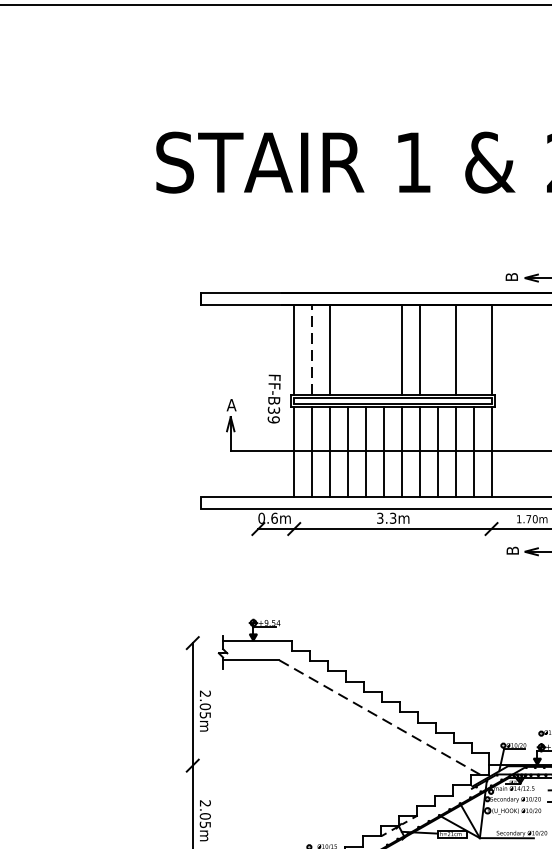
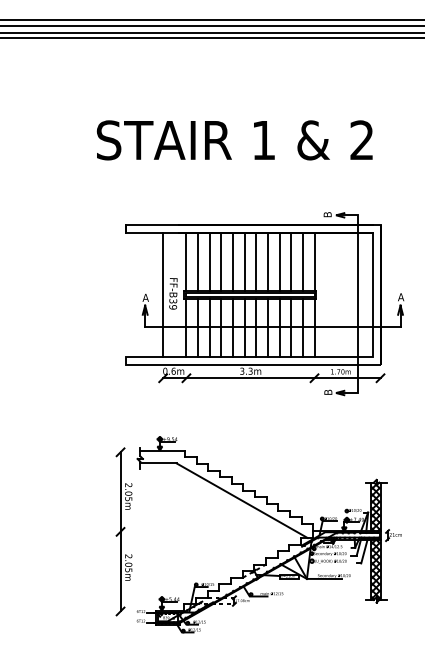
line: (312, 349) -> (198, 261), dashed -> solid
line: (348, 349) -> (221, 261), added
line: (366, 349) -> (233, 261), added
line: (383, 349) -> (244, 261), added
line: (437, 349) -> (279, 261), added
line: (473, 349) -> (302, 261), added
line: (258, 400) -> (163, 294), added
line: (380, 718) -> (242, 501), dashed -> solid

